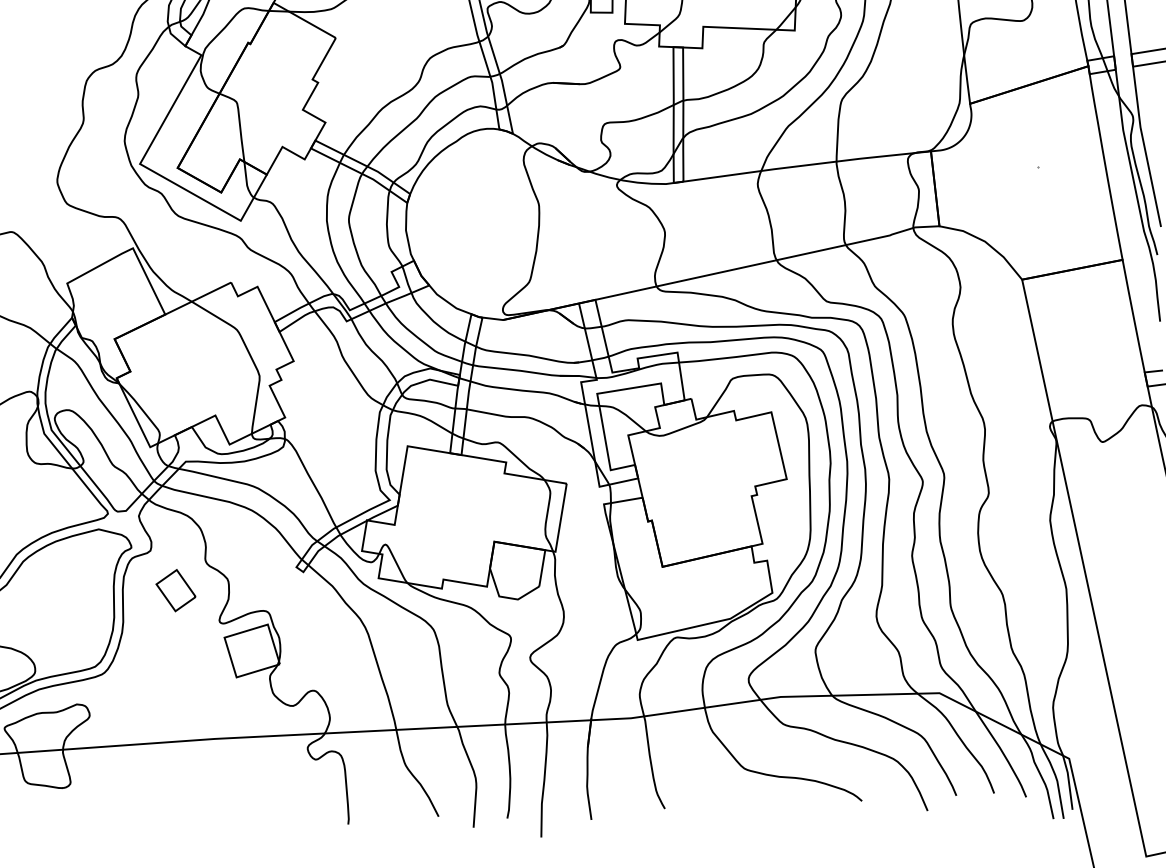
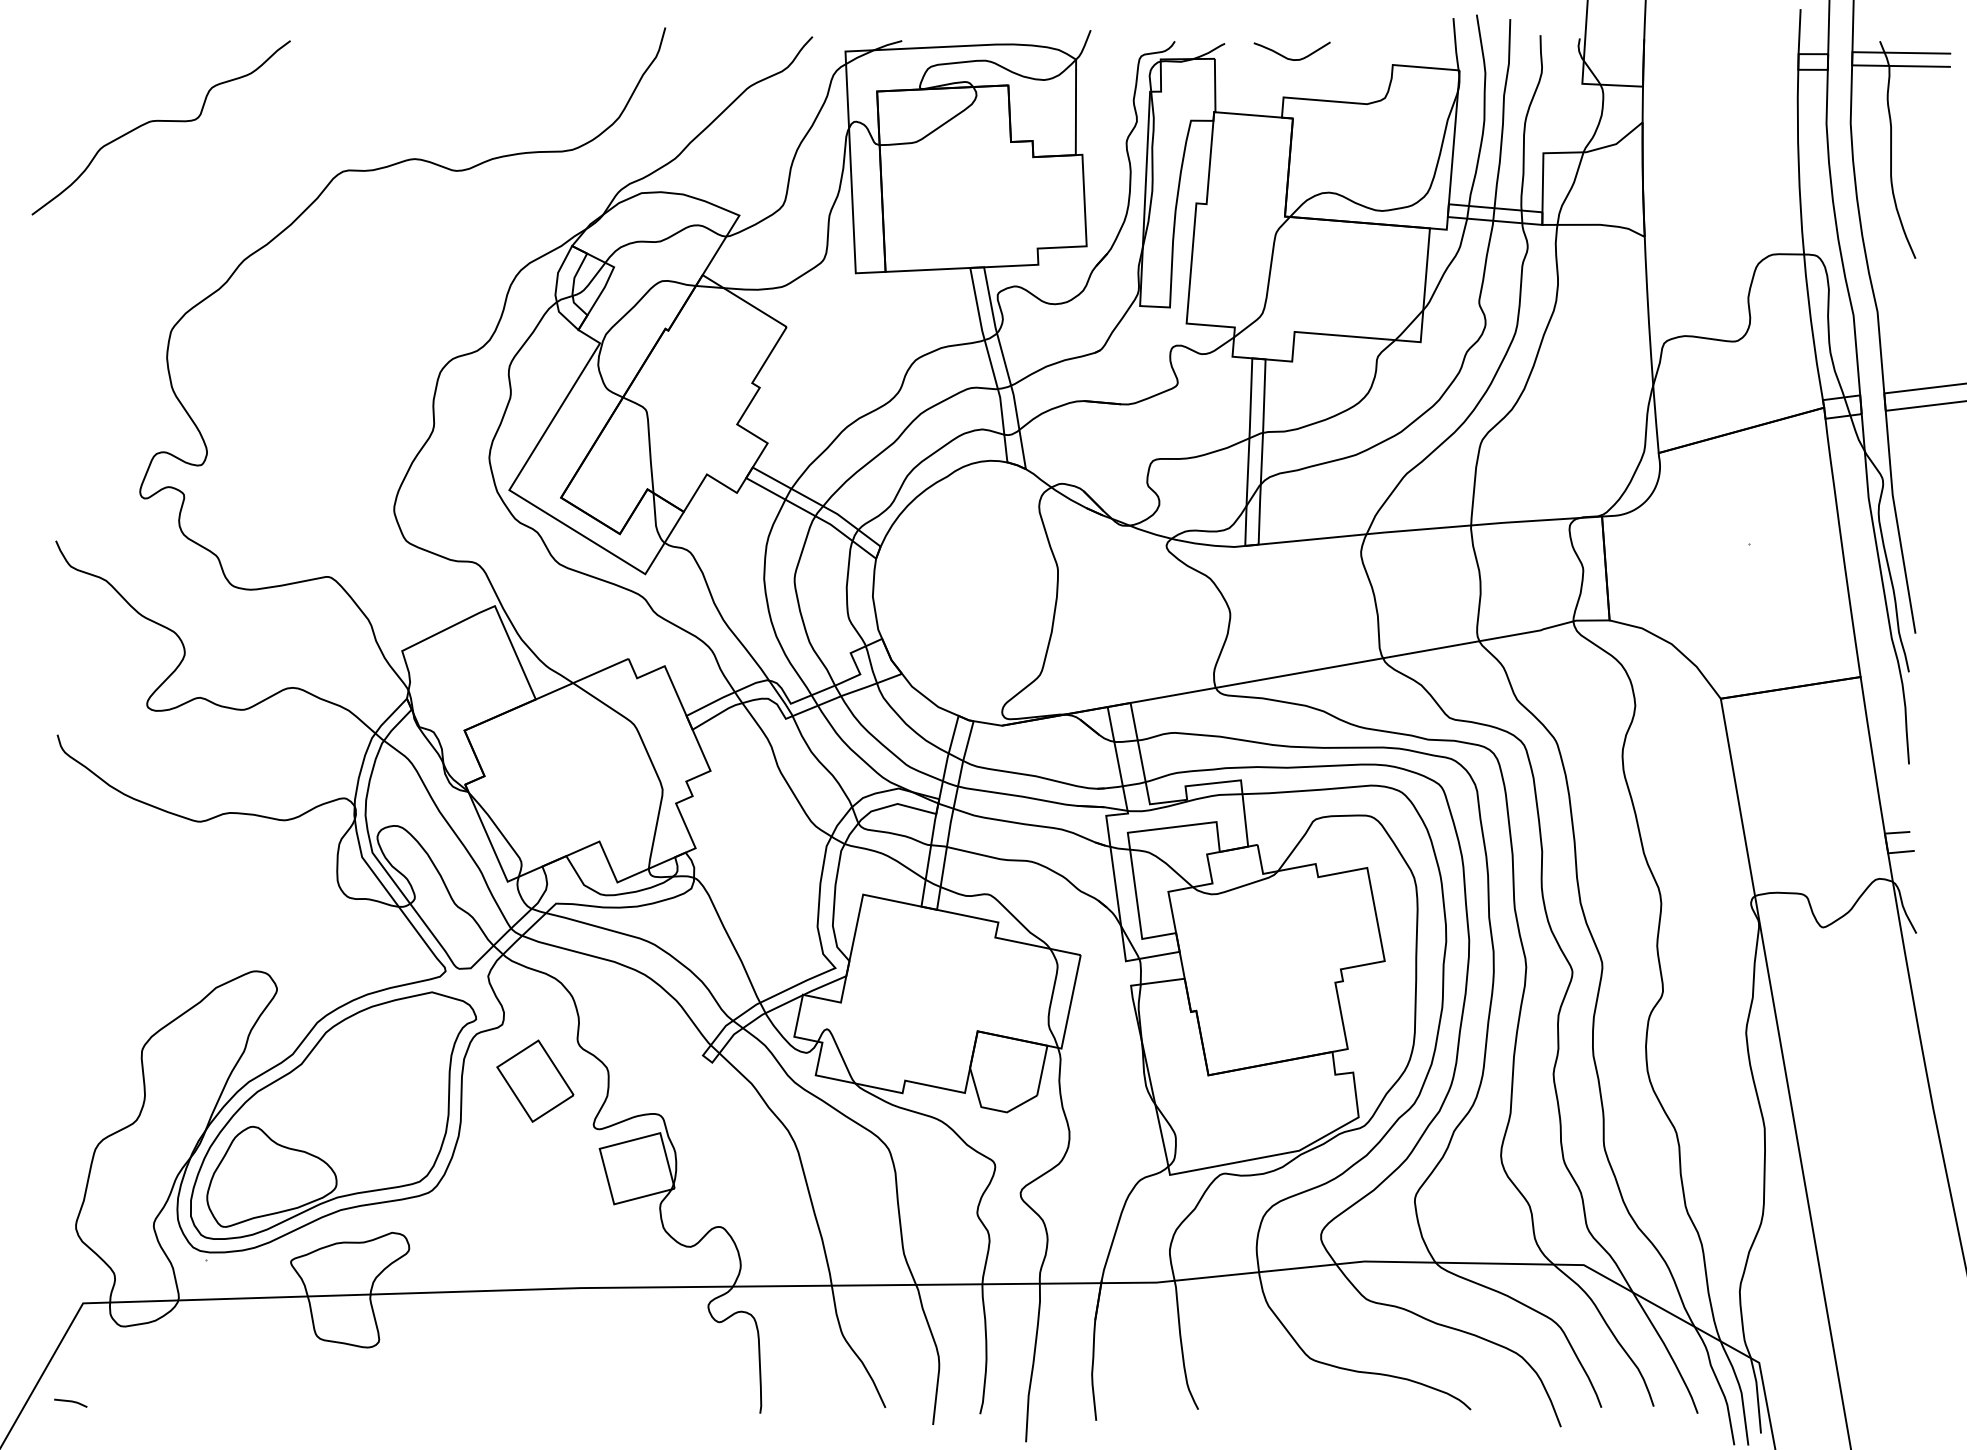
part: (176, 590) -> (535, 1080), size x1.43

